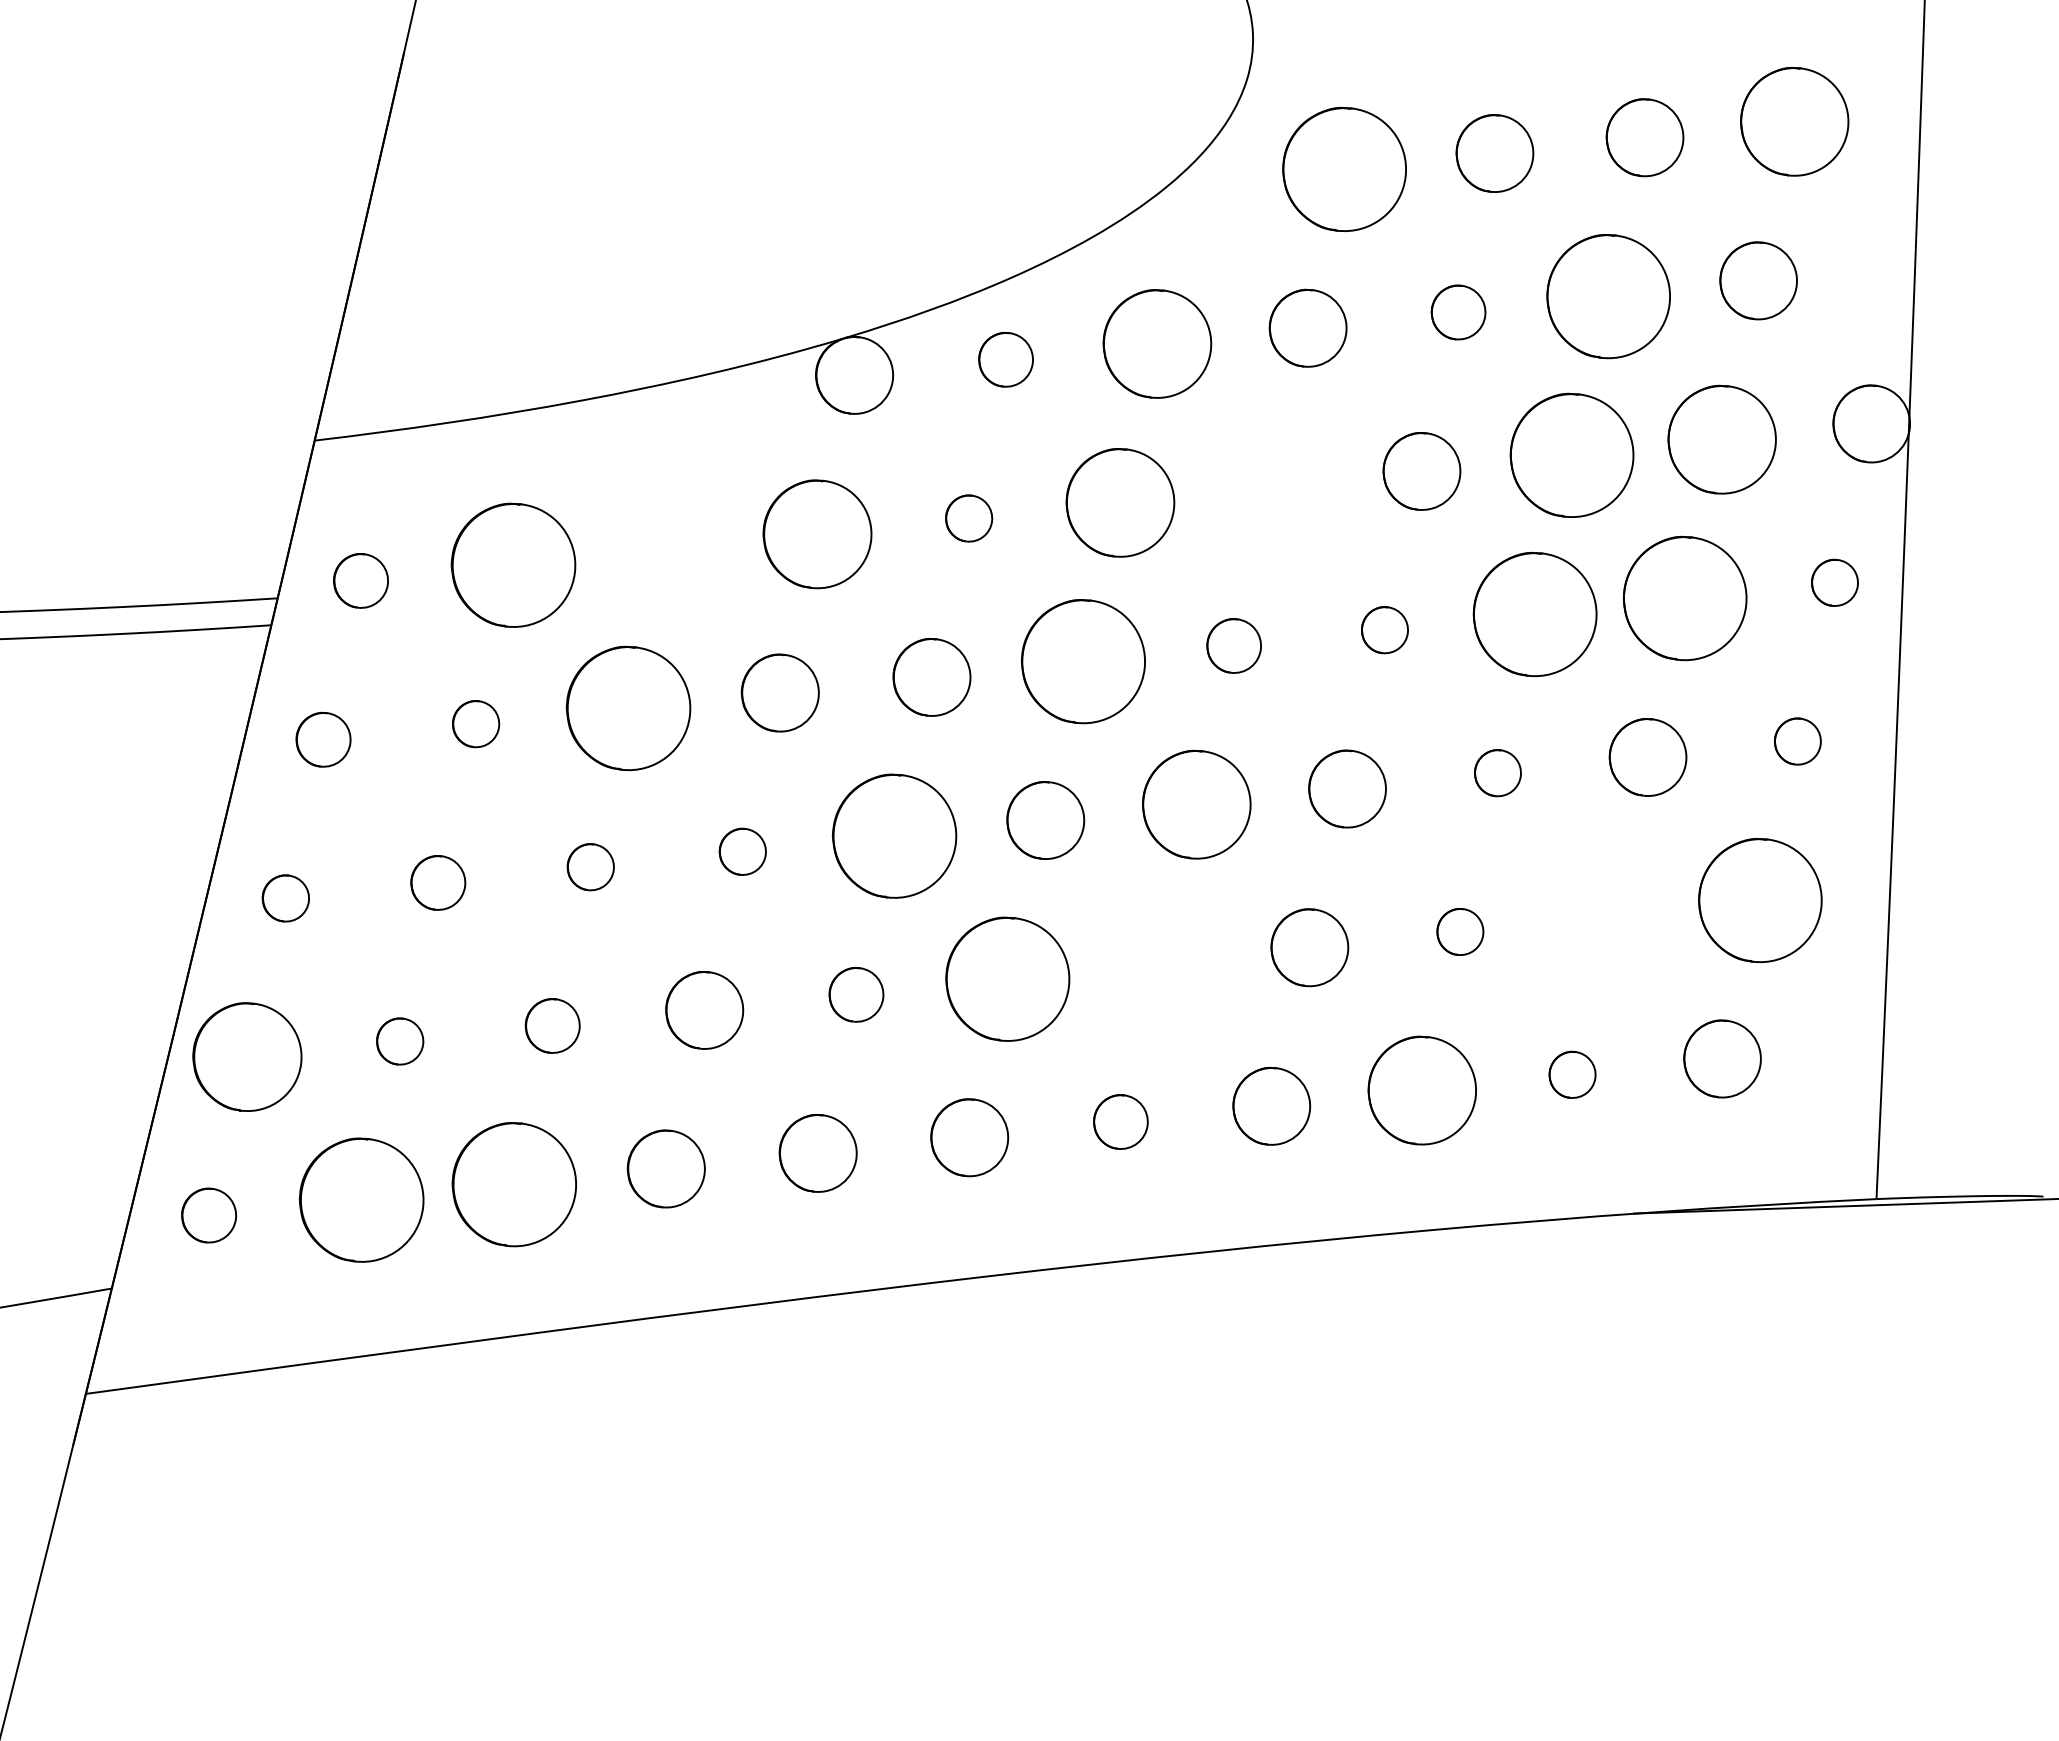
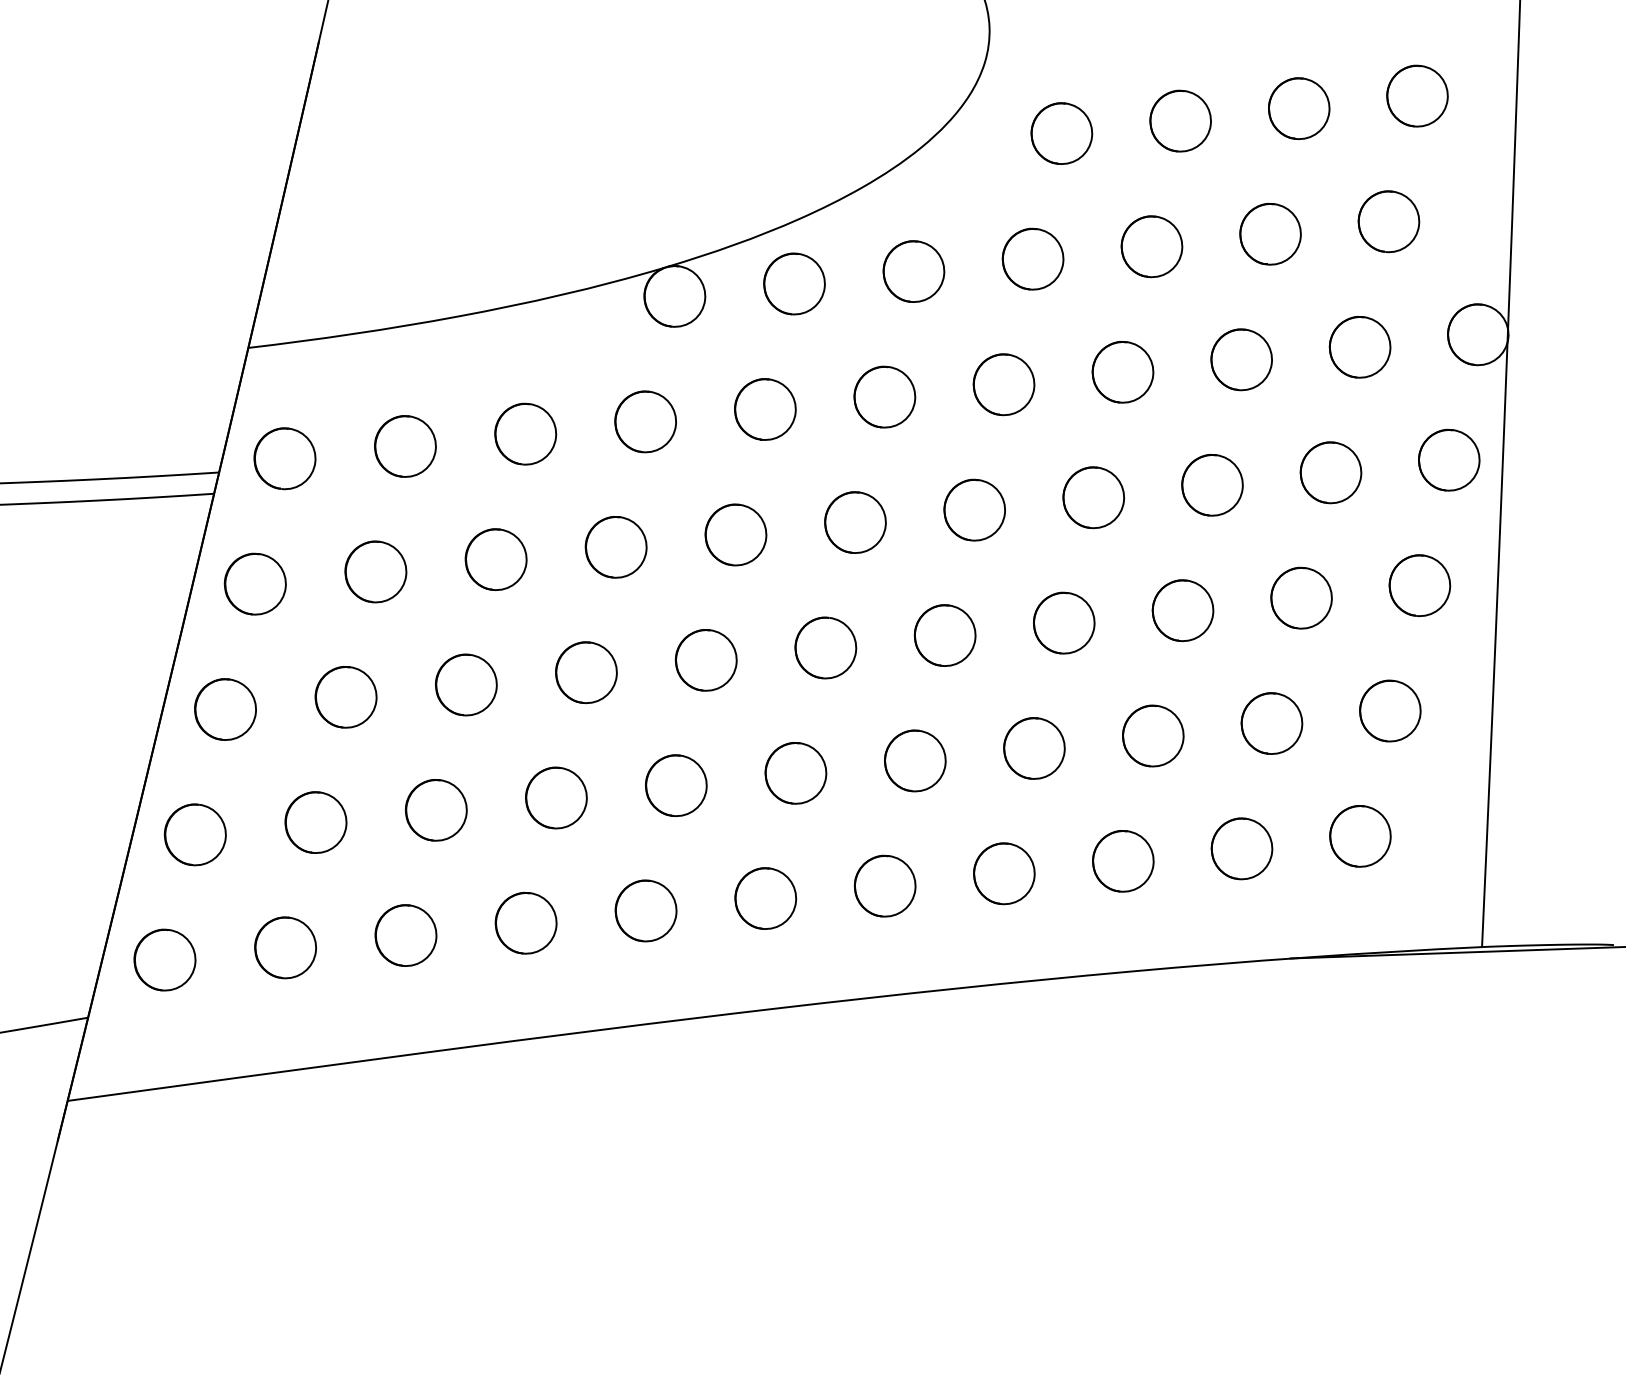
part: (1794, 121) -> (1417, 95), size x0.71
part: (1344, 168) -> (1061, 132), size x0.62
part: (1608, 296) -> (1270, 234), size x0.62
part: (1458, 312) -> (1151, 246), size x1.43
part: (1156, 343) -> (913, 271), size x0.71
part: (1005, 359) -> (794, 283), size x1.43
part: (1721, 439) -> (1359, 347), size x0.71
part: (1572, 455) -> (1241, 359), size x0.62
part: (1271, 486) -> (1004, 384), added
part: (1120, 502) -> (884, 396), size x0.71
part: (968, 518) -> (764, 409), size x1.67
part: (817, 533) -> (645, 421), size x0.71
part: (665, 549) -> (525, 433), added
part: (513, 565) -> (405, 446), size x0.62
part: (360, 580) -> (284, 458), size x1.43
part: (1834, 582) -> (1448, 460), size x1.67
part: (1685, 598) -> (1331, 472), size x0.62
part: (1535, 614) -> (1212, 485), size x0.62
part: (1384, 629) -> (1093, 497), size x1.67
part: (1233, 645) -> (974, 509), size x1.43
part: (1082, 661) -> (854, 522), size x0.62
part: (627, 708) -> (495, 559), size x0.62
part: (475, 723) -> (375, 571), size x1.67
part: (323, 739) -> (255, 584), size x1.43
part: (1797, 741) -> (1419, 585), size x1.67
part: (1497, 772) -> (1182, 610), size x1.67
part: (1196, 804) -> (944, 635), size x0.71
part: (893, 835) -> (705, 659), size x0.62
part: (742, 851) -> (586, 672), size x1.67
part: (590, 866) -> (466, 684), size x1.67
part: (437, 882) -> (345, 696), size x1.43
part: (285, 898) -> (225, 709), size x1.67
part: (1760, 899) -> (1390, 710), size x0.62
part: (1610, 915) -> (1271, 723), added
part: (1460, 931) -> (1153, 735), size x1.67
part: (1158, 963) -> (914, 760), added
part: (1007, 978) -> (795, 772), size x0.62
part: (856, 994) -> (676, 785), size x1.43
part: (552, 1025) -> (436, 809), size x1.43
part: (399, 1041) -> (315, 822), size x1.67
part: (247, 1056) -> (195, 834), size x0.71
part: (1572, 1074) -> (1241, 848), size x1.67
part: (1422, 1090) -> (1123, 861), size x0.71
part: (1120, 1121) -> (884, 885), size x1.43
part: (513, 1184) -> (405, 935), size x0.62
part: (361, 1199) -> (285, 947), size x0.62
part: (208, 1215) -> (164, 960), size x1.43

